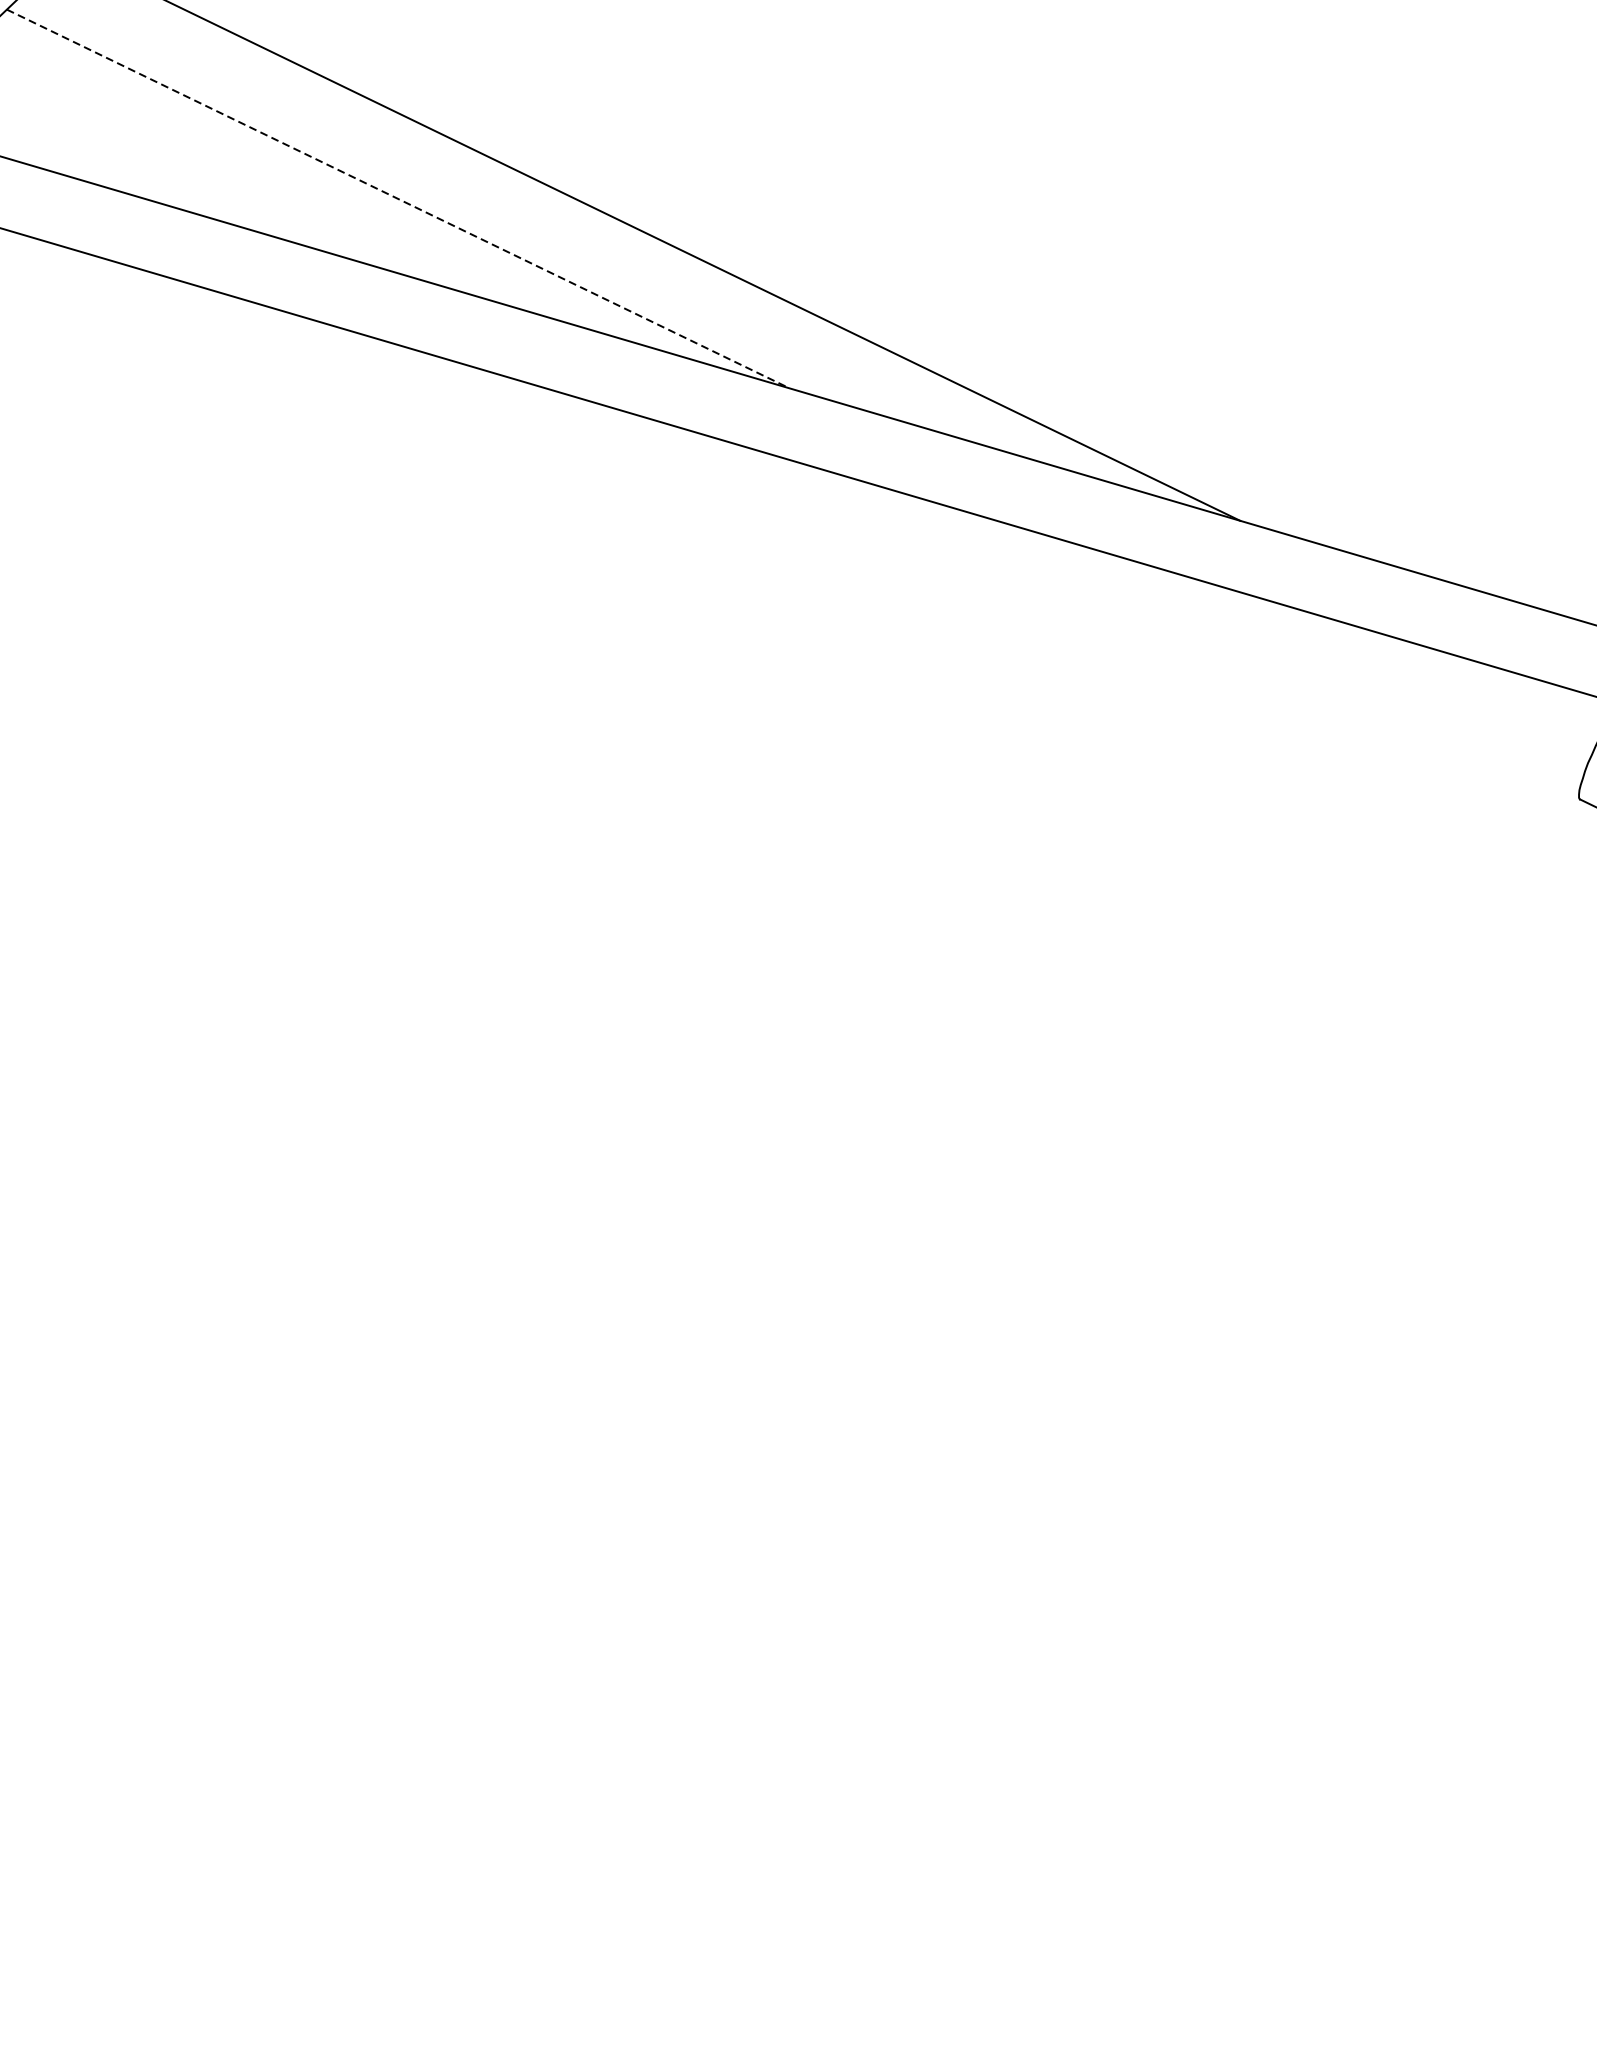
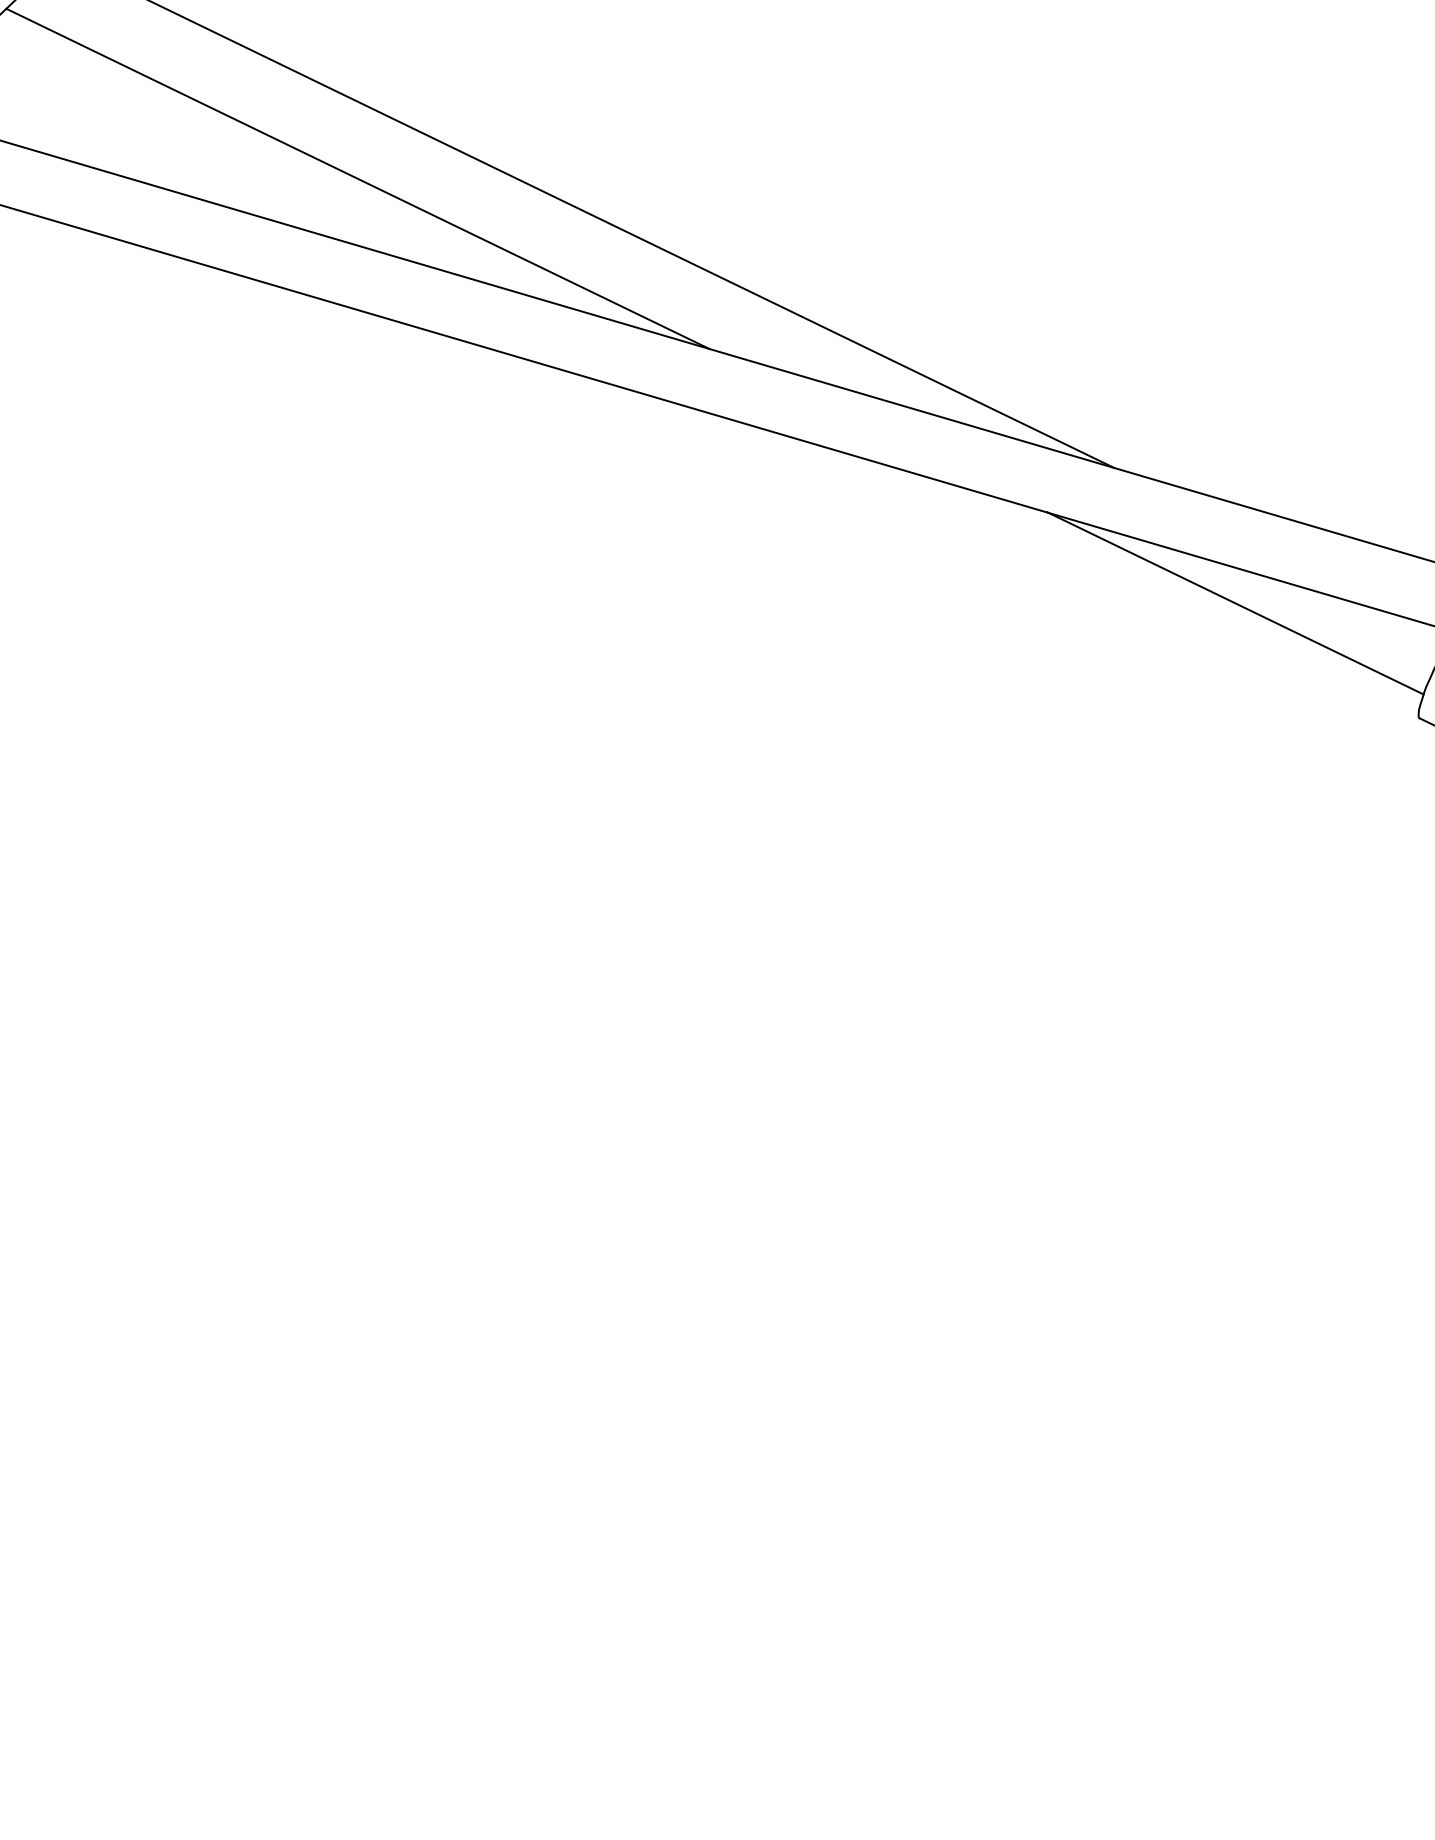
line: (397, 198) -> (357, 178), dashed -> solid
line: (1375, 671) -> (1235, 603), added

